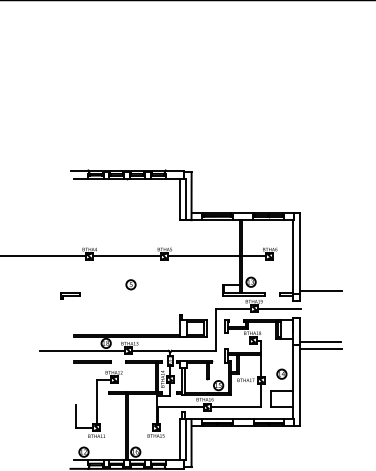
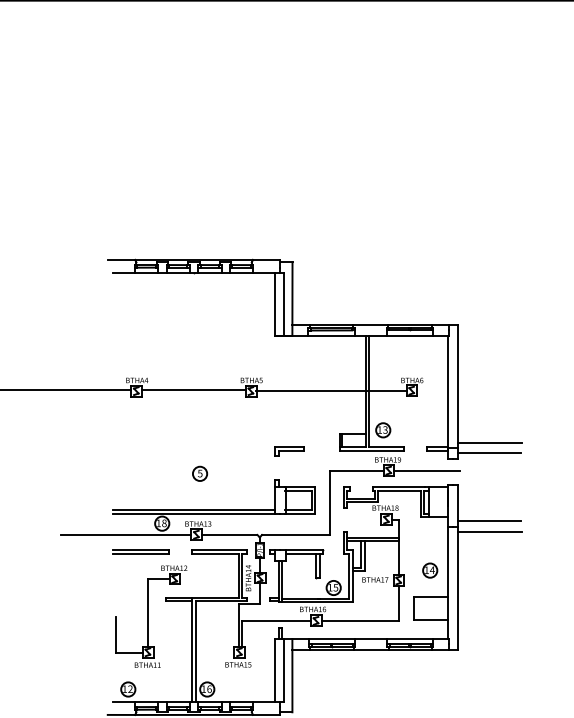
part: (130, 284) -> (199, 473), moved
part: (70, 295) -> (289, 450), moved
line: (320, 297) -> (489, 453), added

